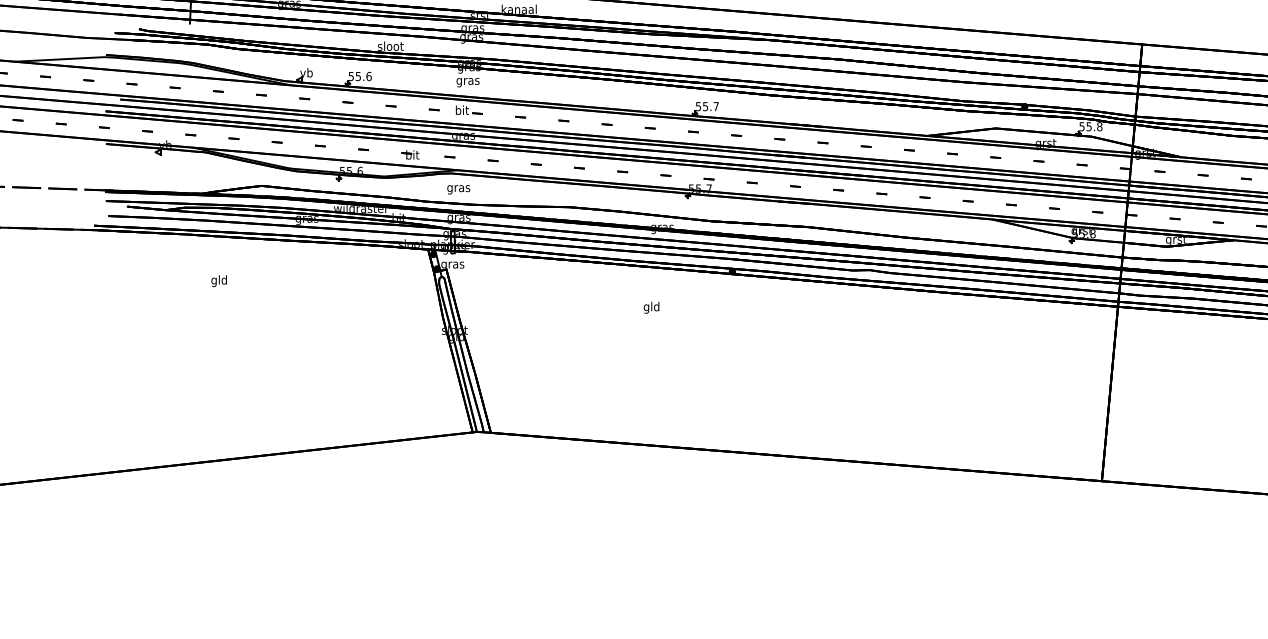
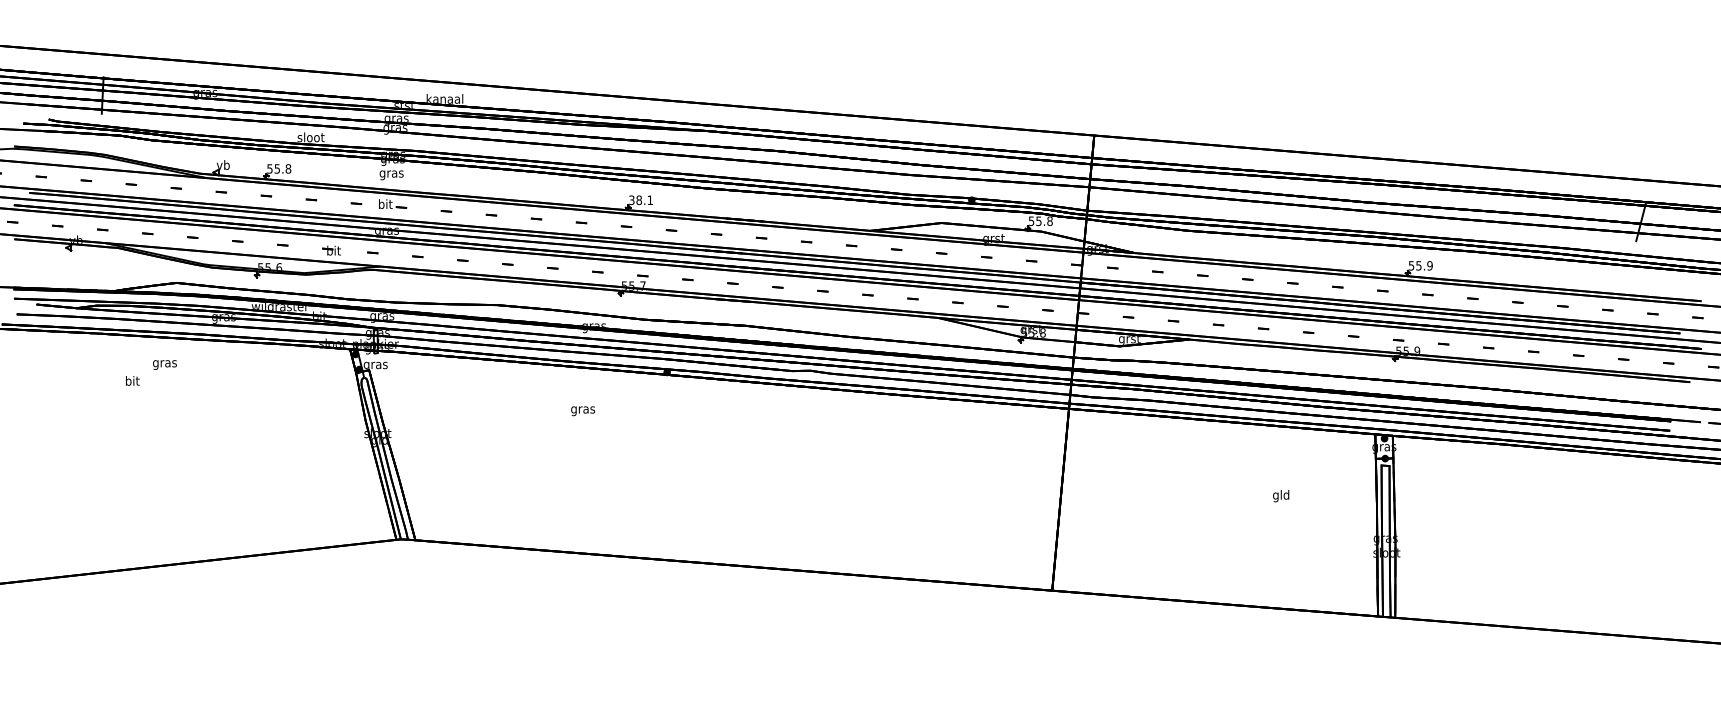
text: (369, 76) -> (288, 168), 55.6 -> 55.8
text: (706, 105) -> (640, 199), 55.7 -> 38.1
text: (458, 189) -> (164, 364), moved
text: (219, 281) -> (132, 382), gld -> bit
text: (652, 307) -> (583, 409), gld -> gras

